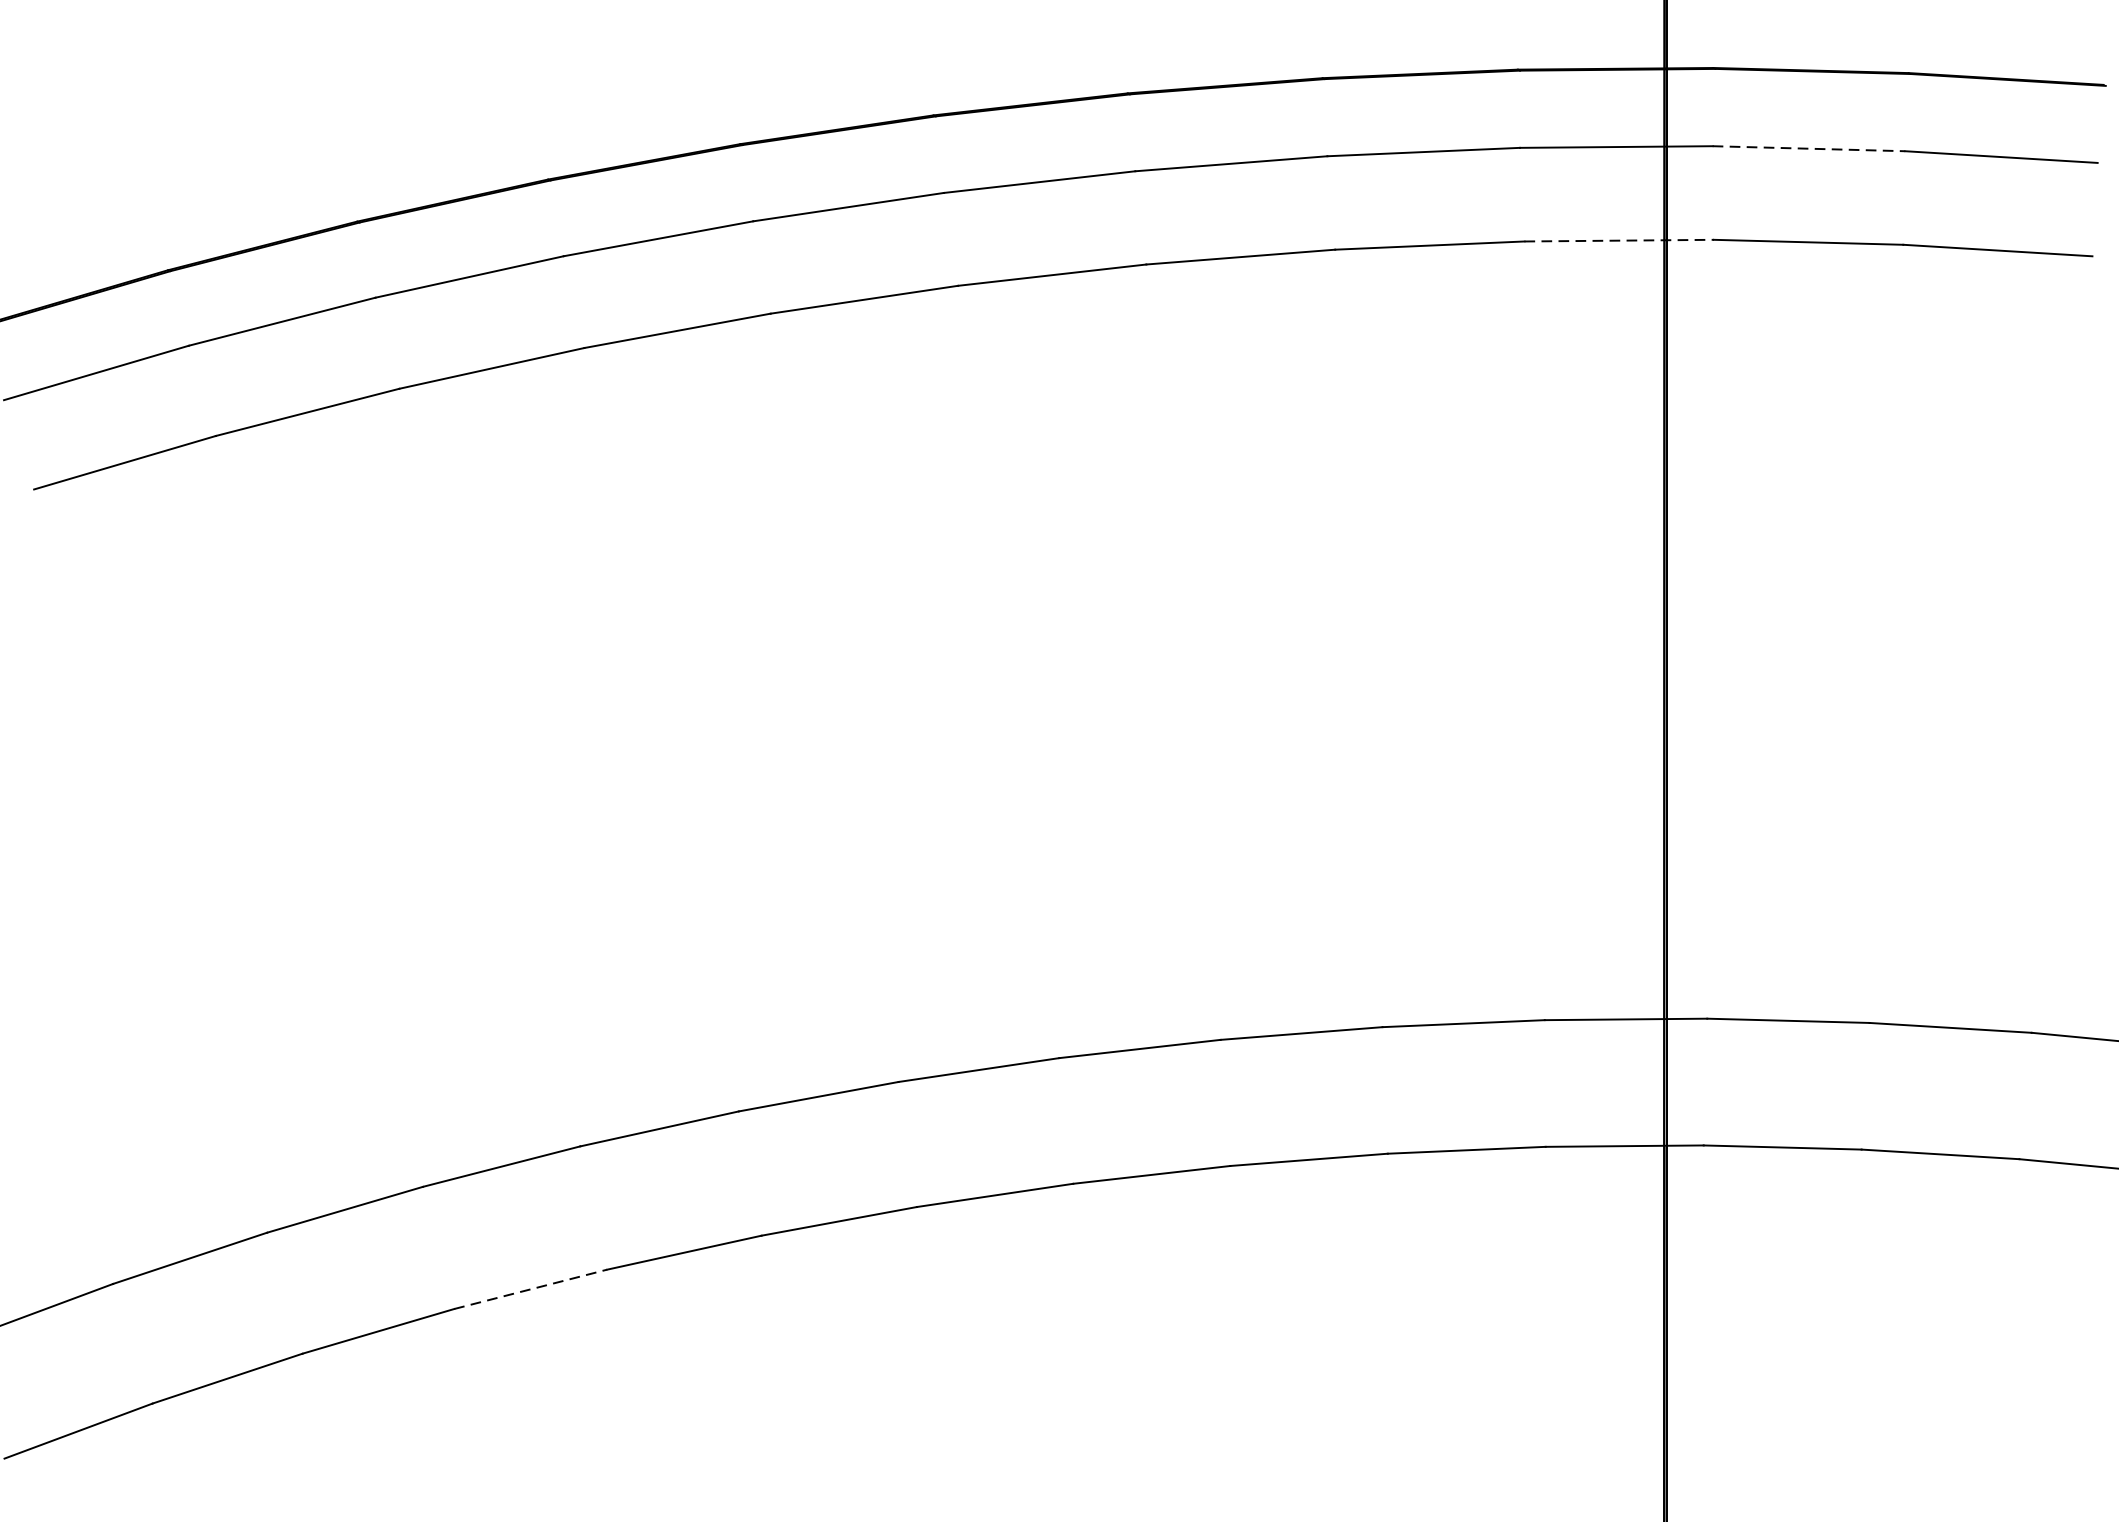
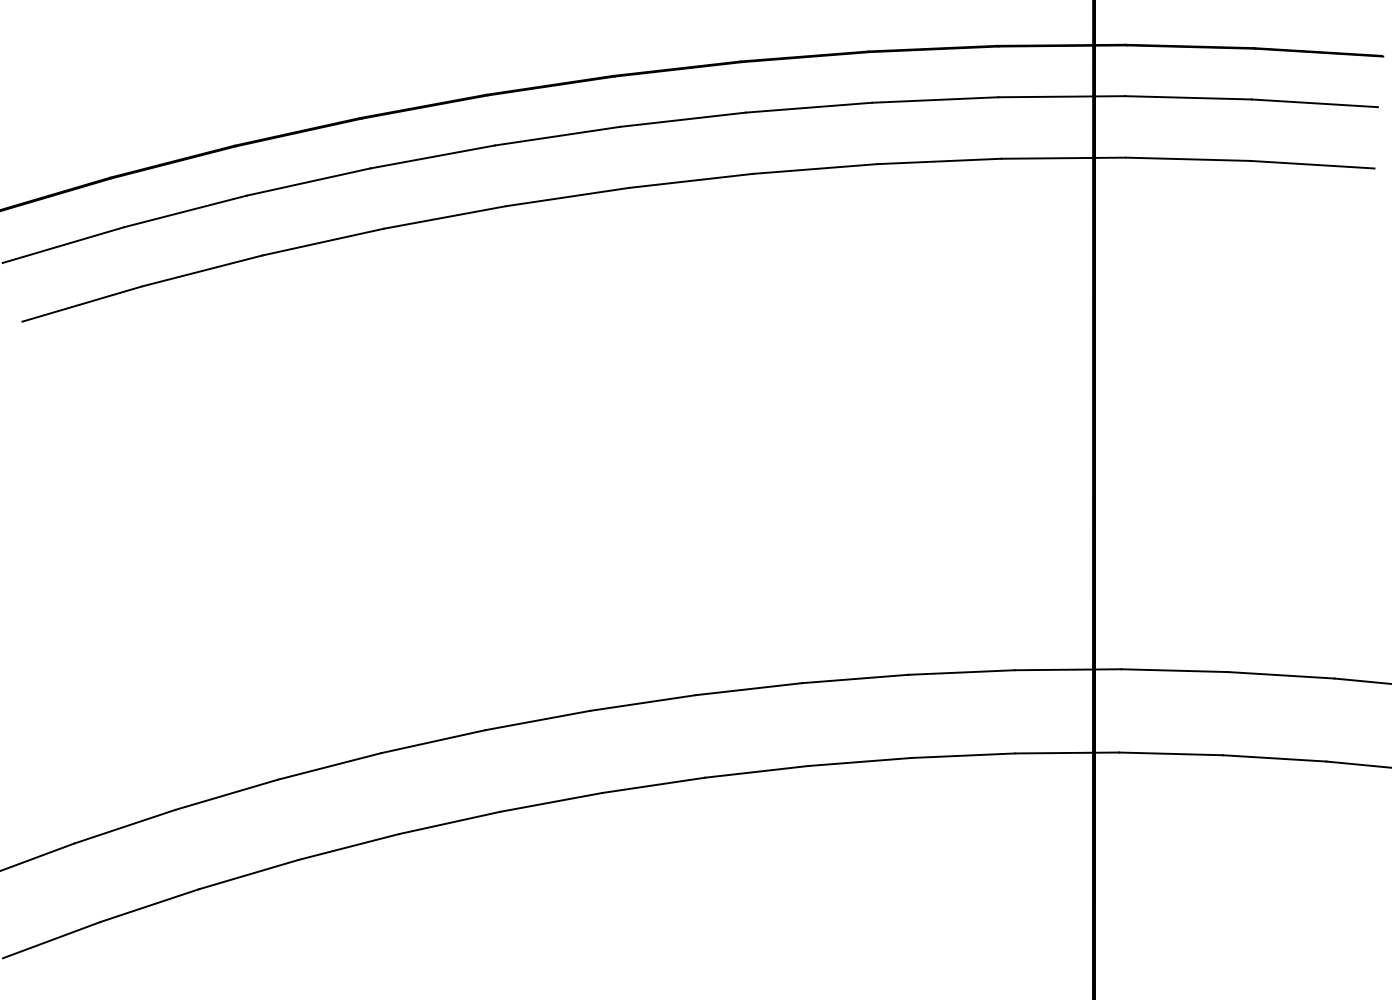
line: (1809, 148) -> (1188, 97), dashed -> solid
line: (1620, 241) -> (1064, 158), dashed -> solid
line: (530, 1290) -> (348, 847), dashed -> solid

